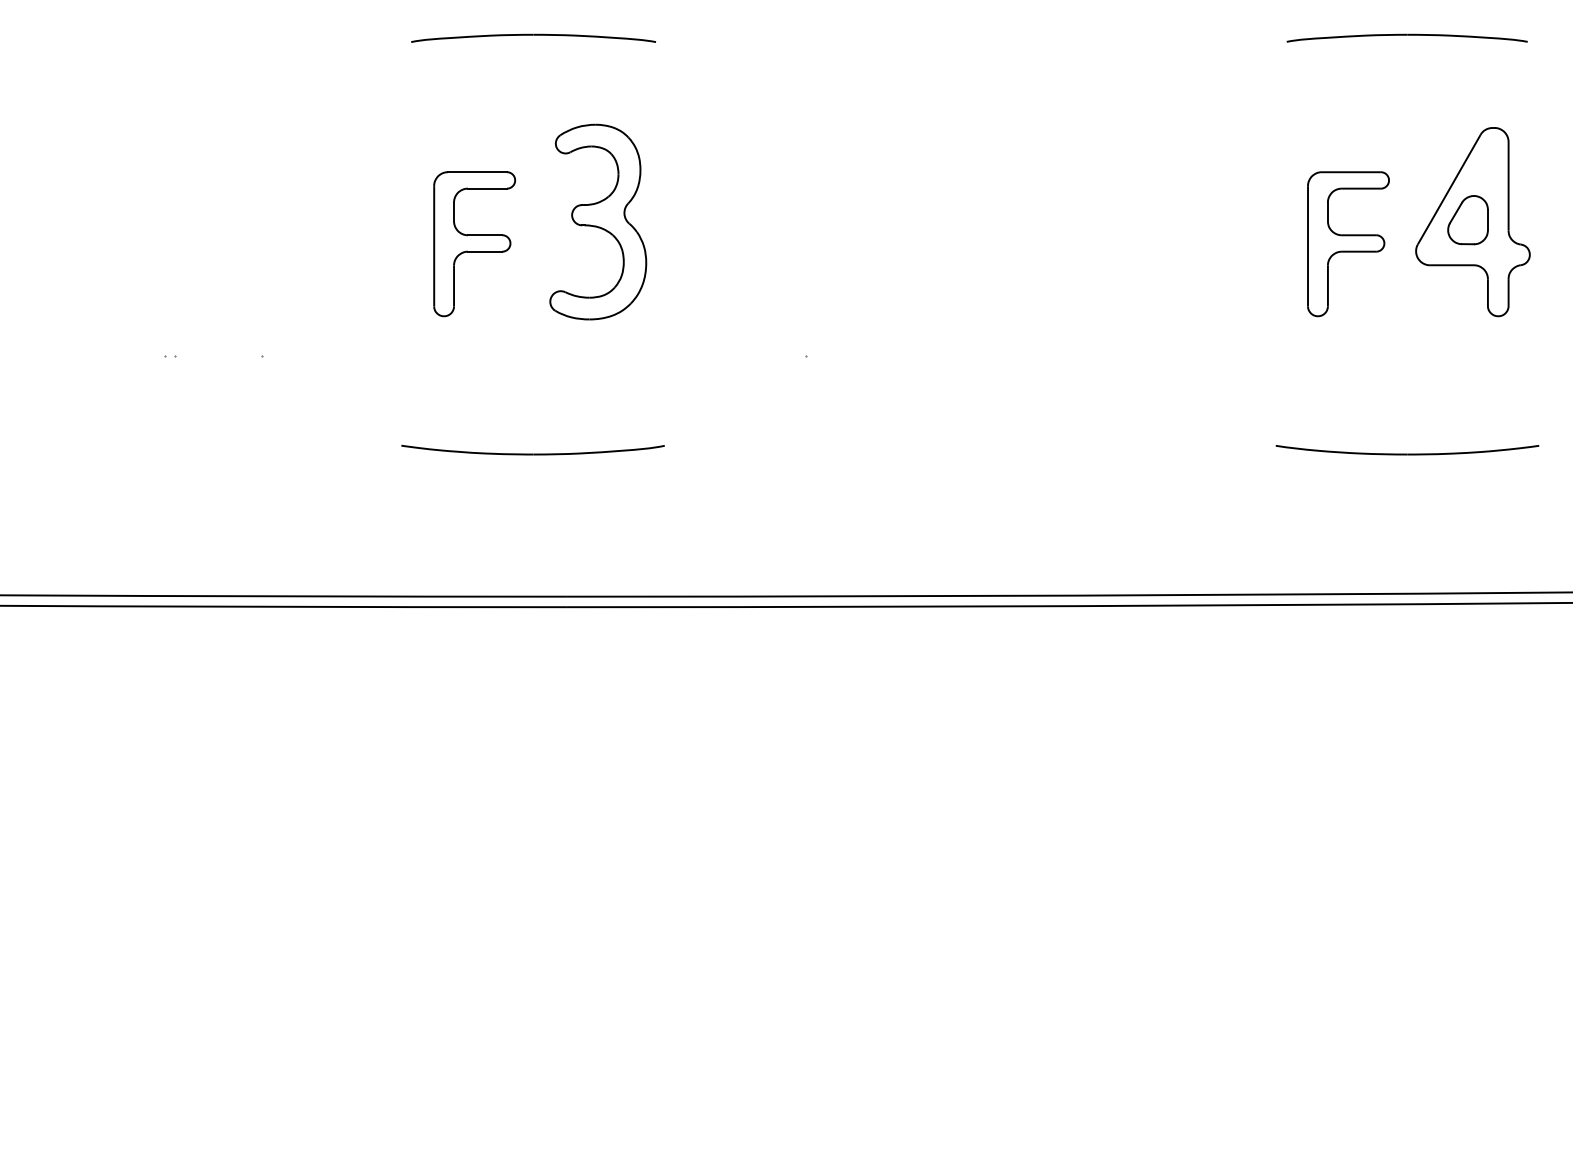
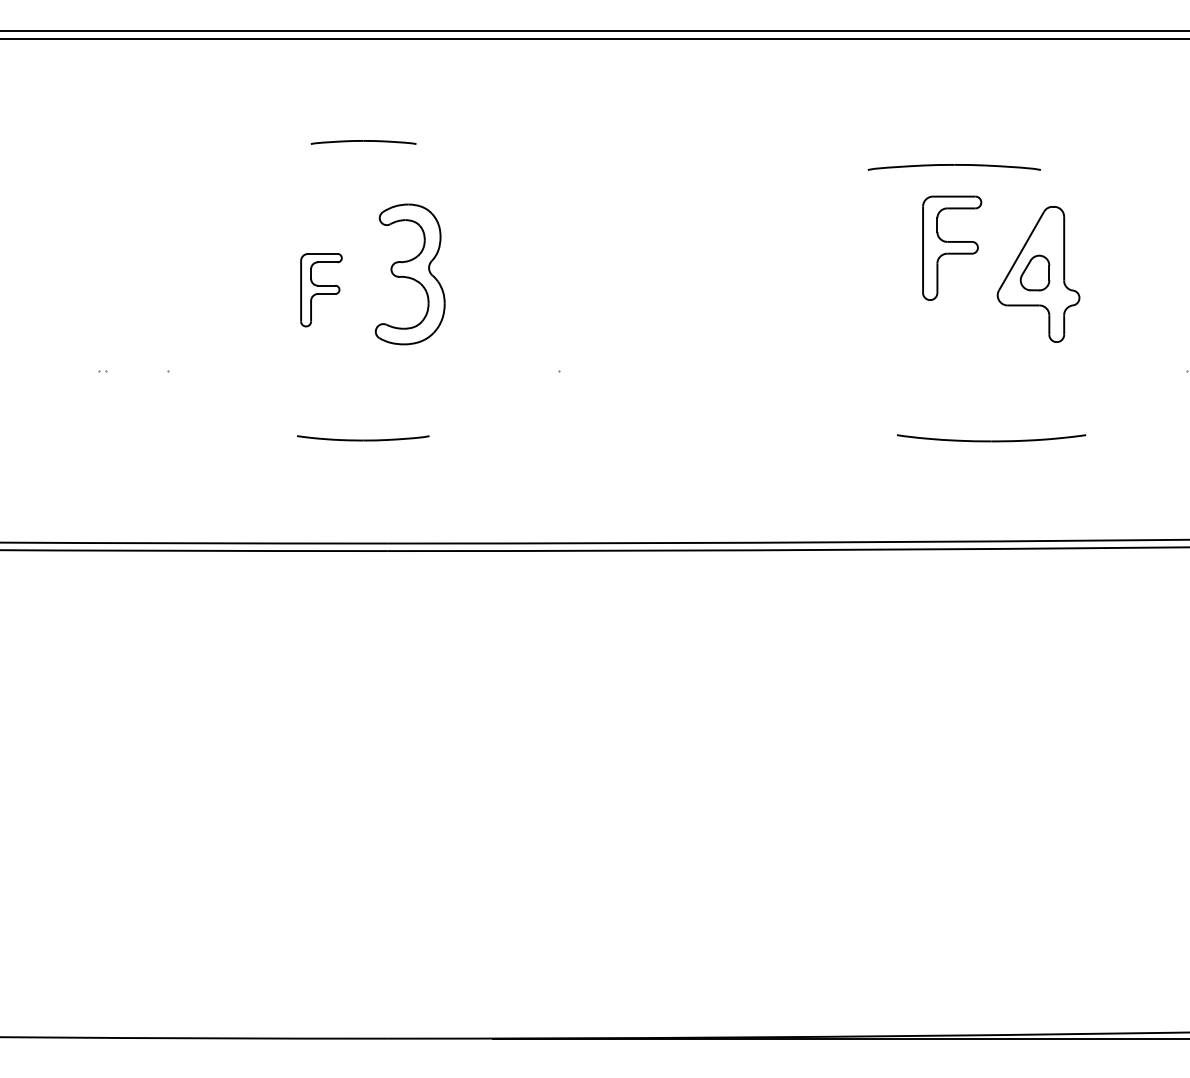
part: (533, 38) -> (363, 142), size x0.6
part: (1406, 38) -> (953, 167), moved
part: (474, 243) -> (321, 289), size x0.7
part: (1348, 243) -> (952, 247), moved
part: (531, 450) -> (362, 438), size x0.7

